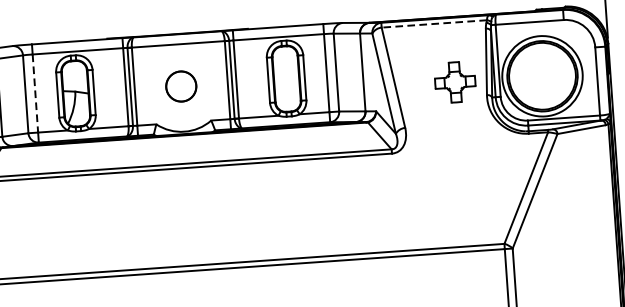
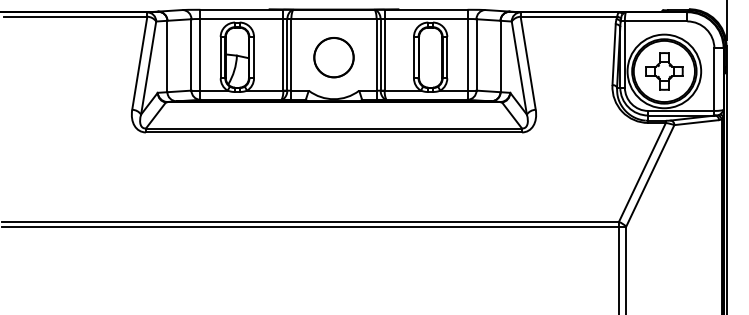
line: (433, 23) -> (568, 16), dashed -> solid
part: (455, 82) -> (664, 71), moved
circle: (180, 86) -> (333, 57), size x1.43
line: (35, 93) -> (200, 54), dashed -> solid

